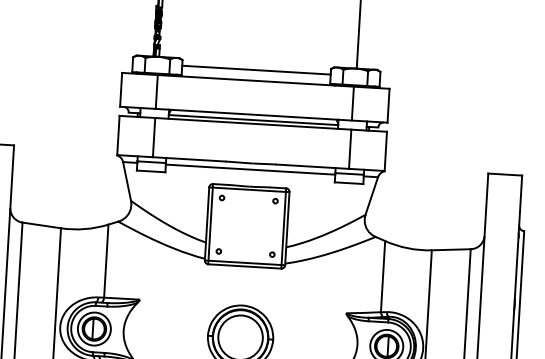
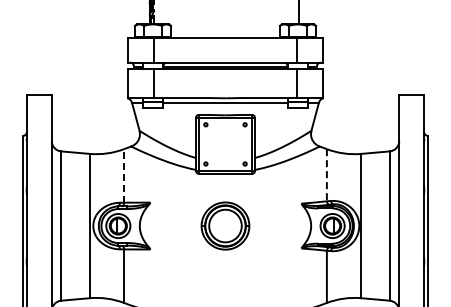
line: (256, 69) -> (225, 29), removed
line: (106, 260) -> (124, 175), solid -> dashed
line: (382, 276) -> (326, 175), solid -> dashed

